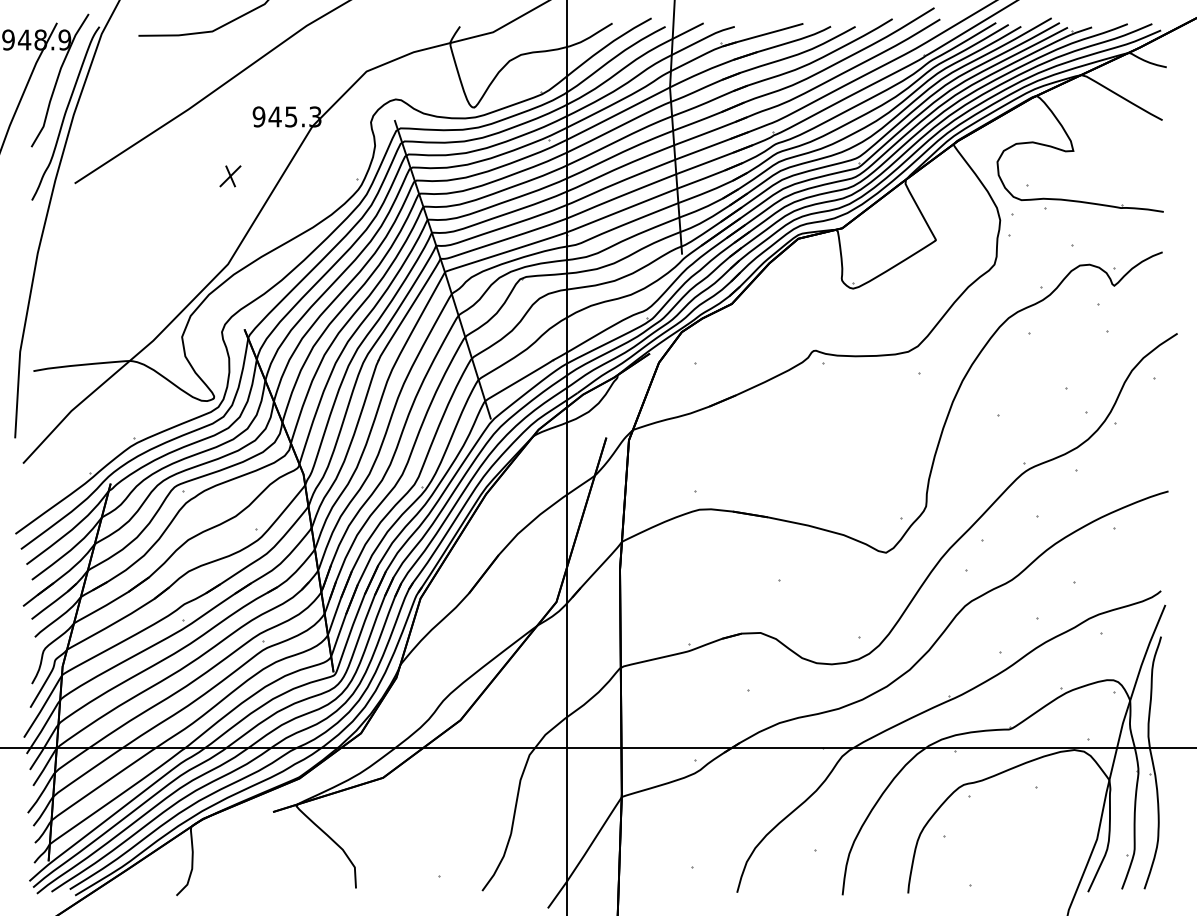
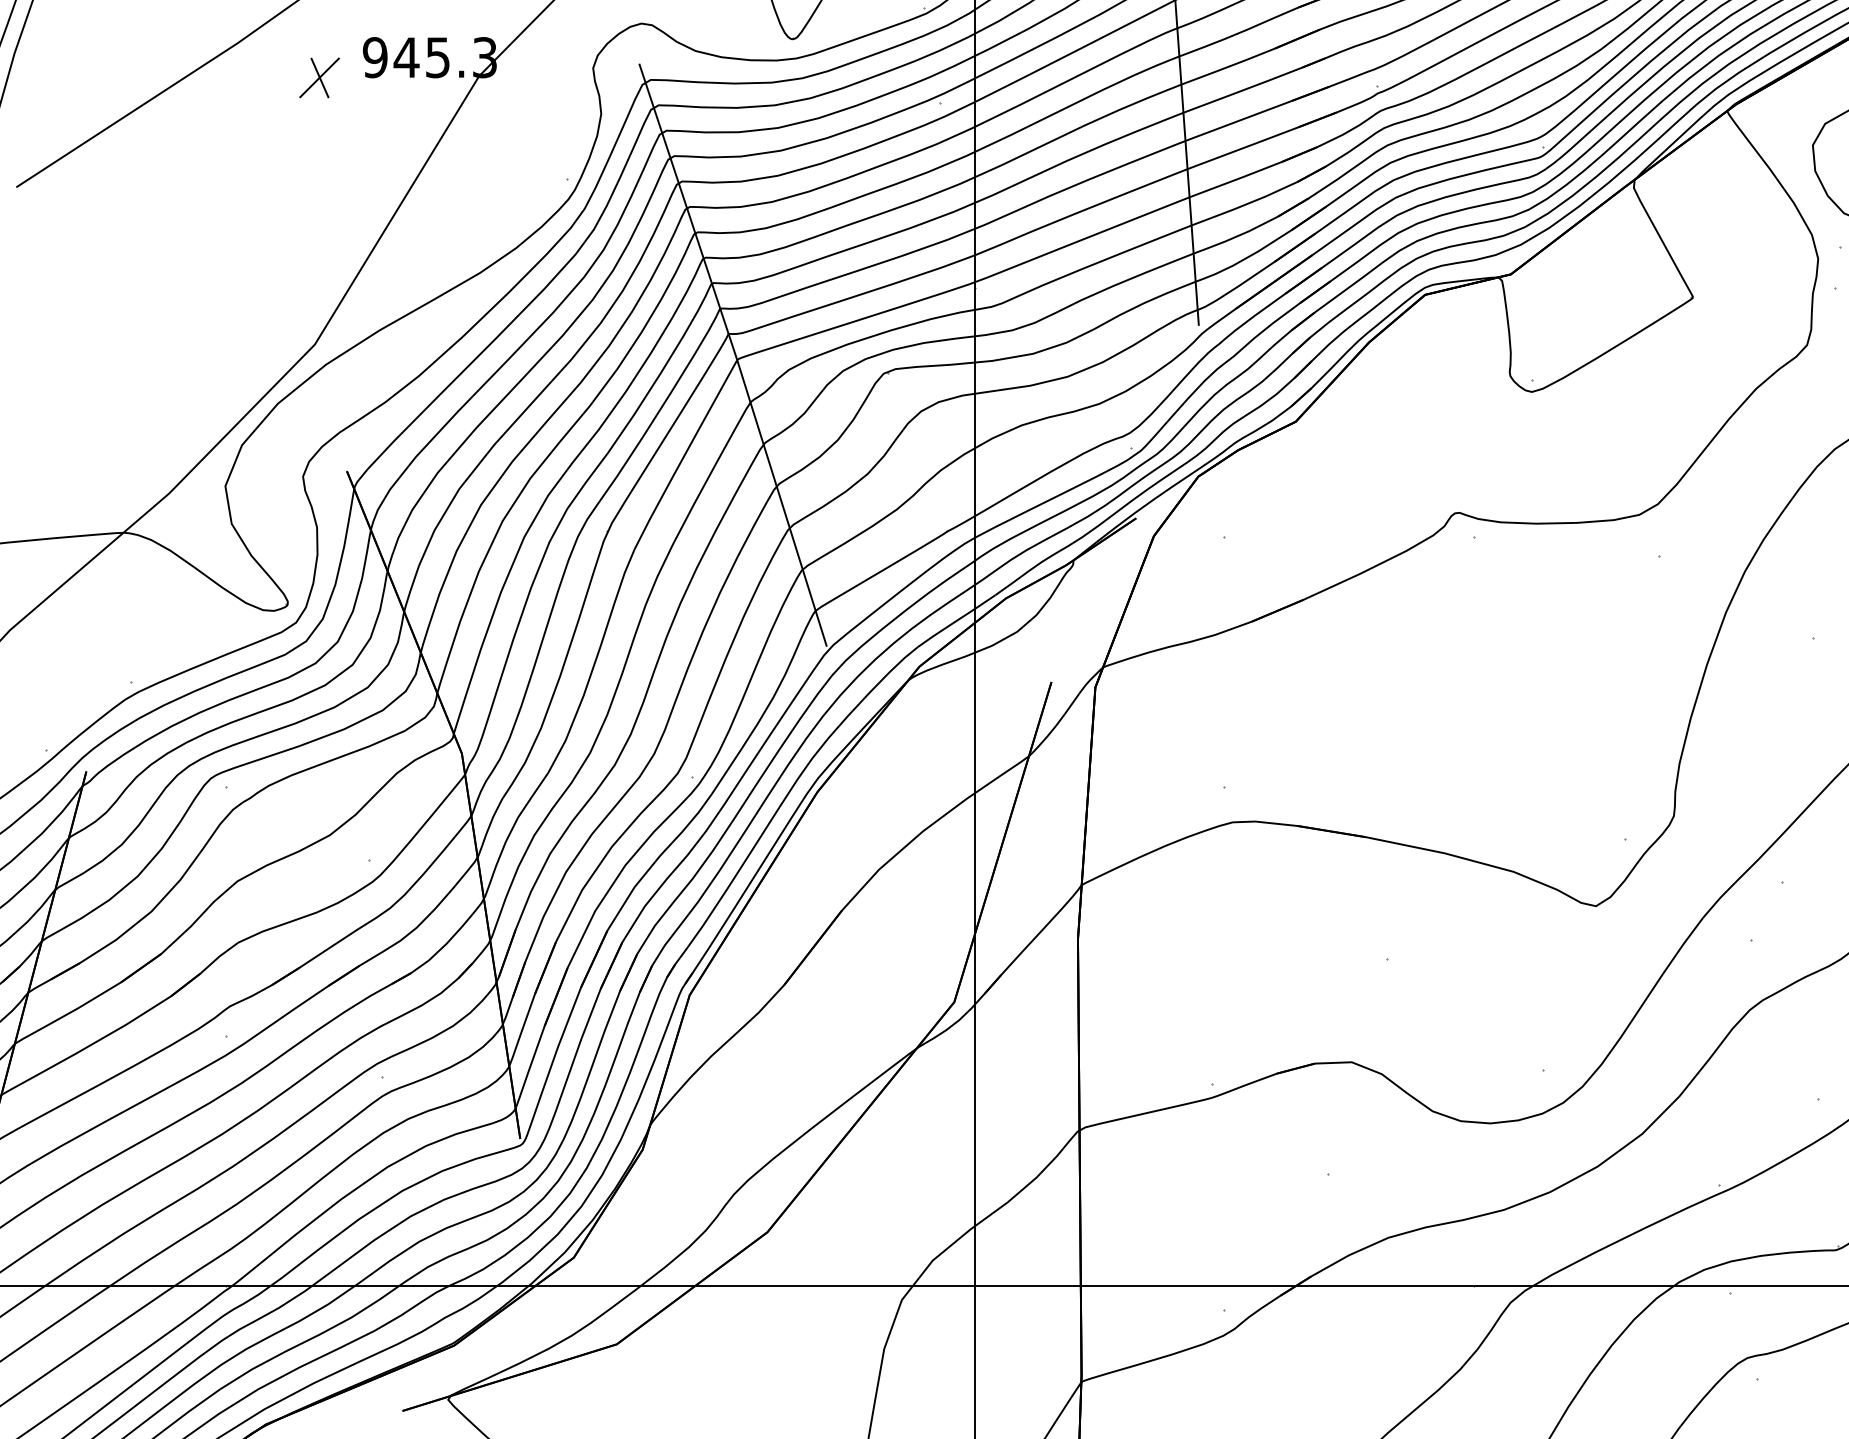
part: (230, 176) -> (319, 78), moved

